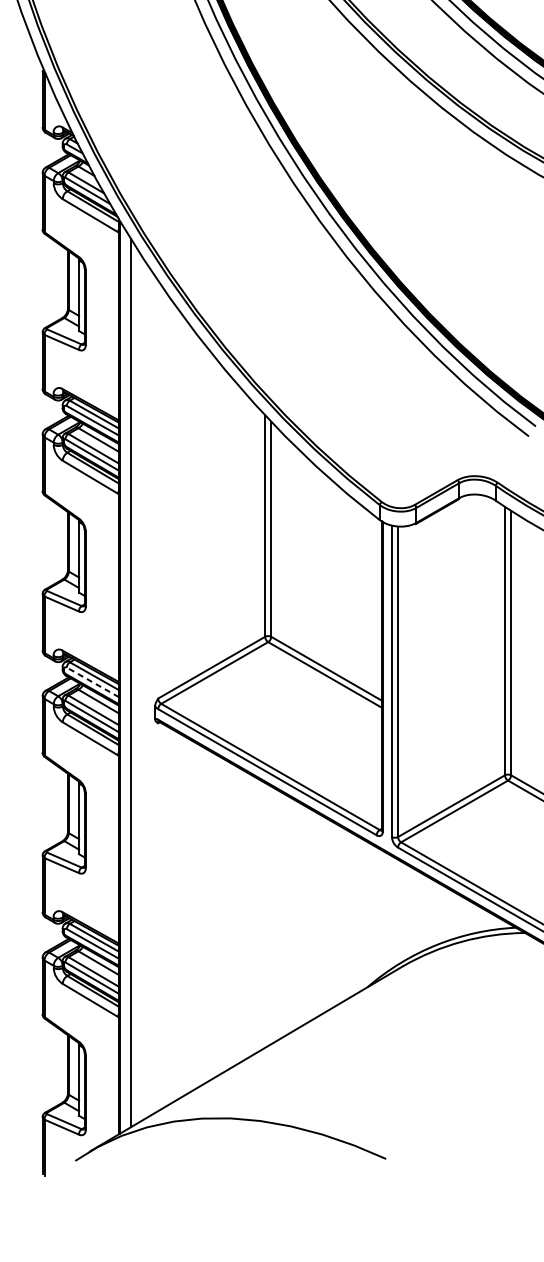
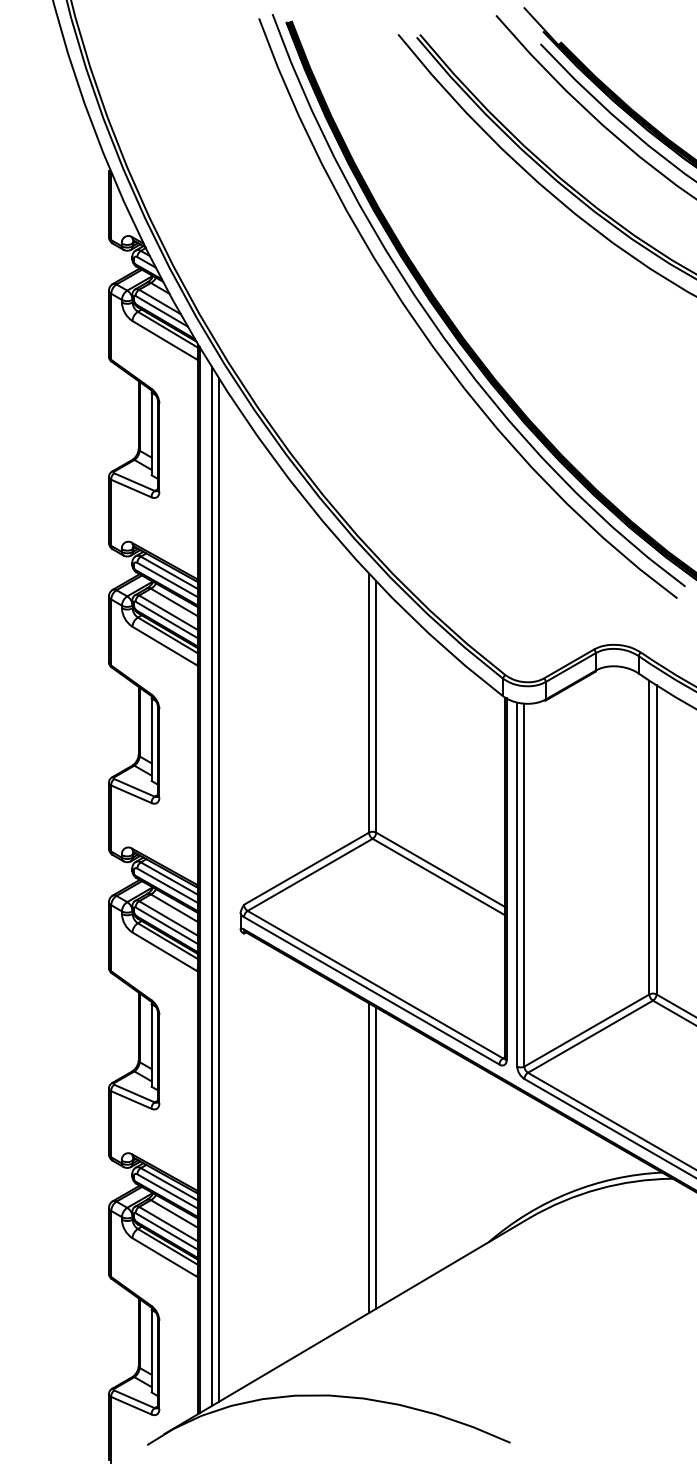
line: (92, 682) -> (167, 885), dashed -> solid
line: (137, 685) -> (219, 889), added
line: (271, 914) -> (376, 1157), added
line: (265, 915) -> (369, 1158), added

